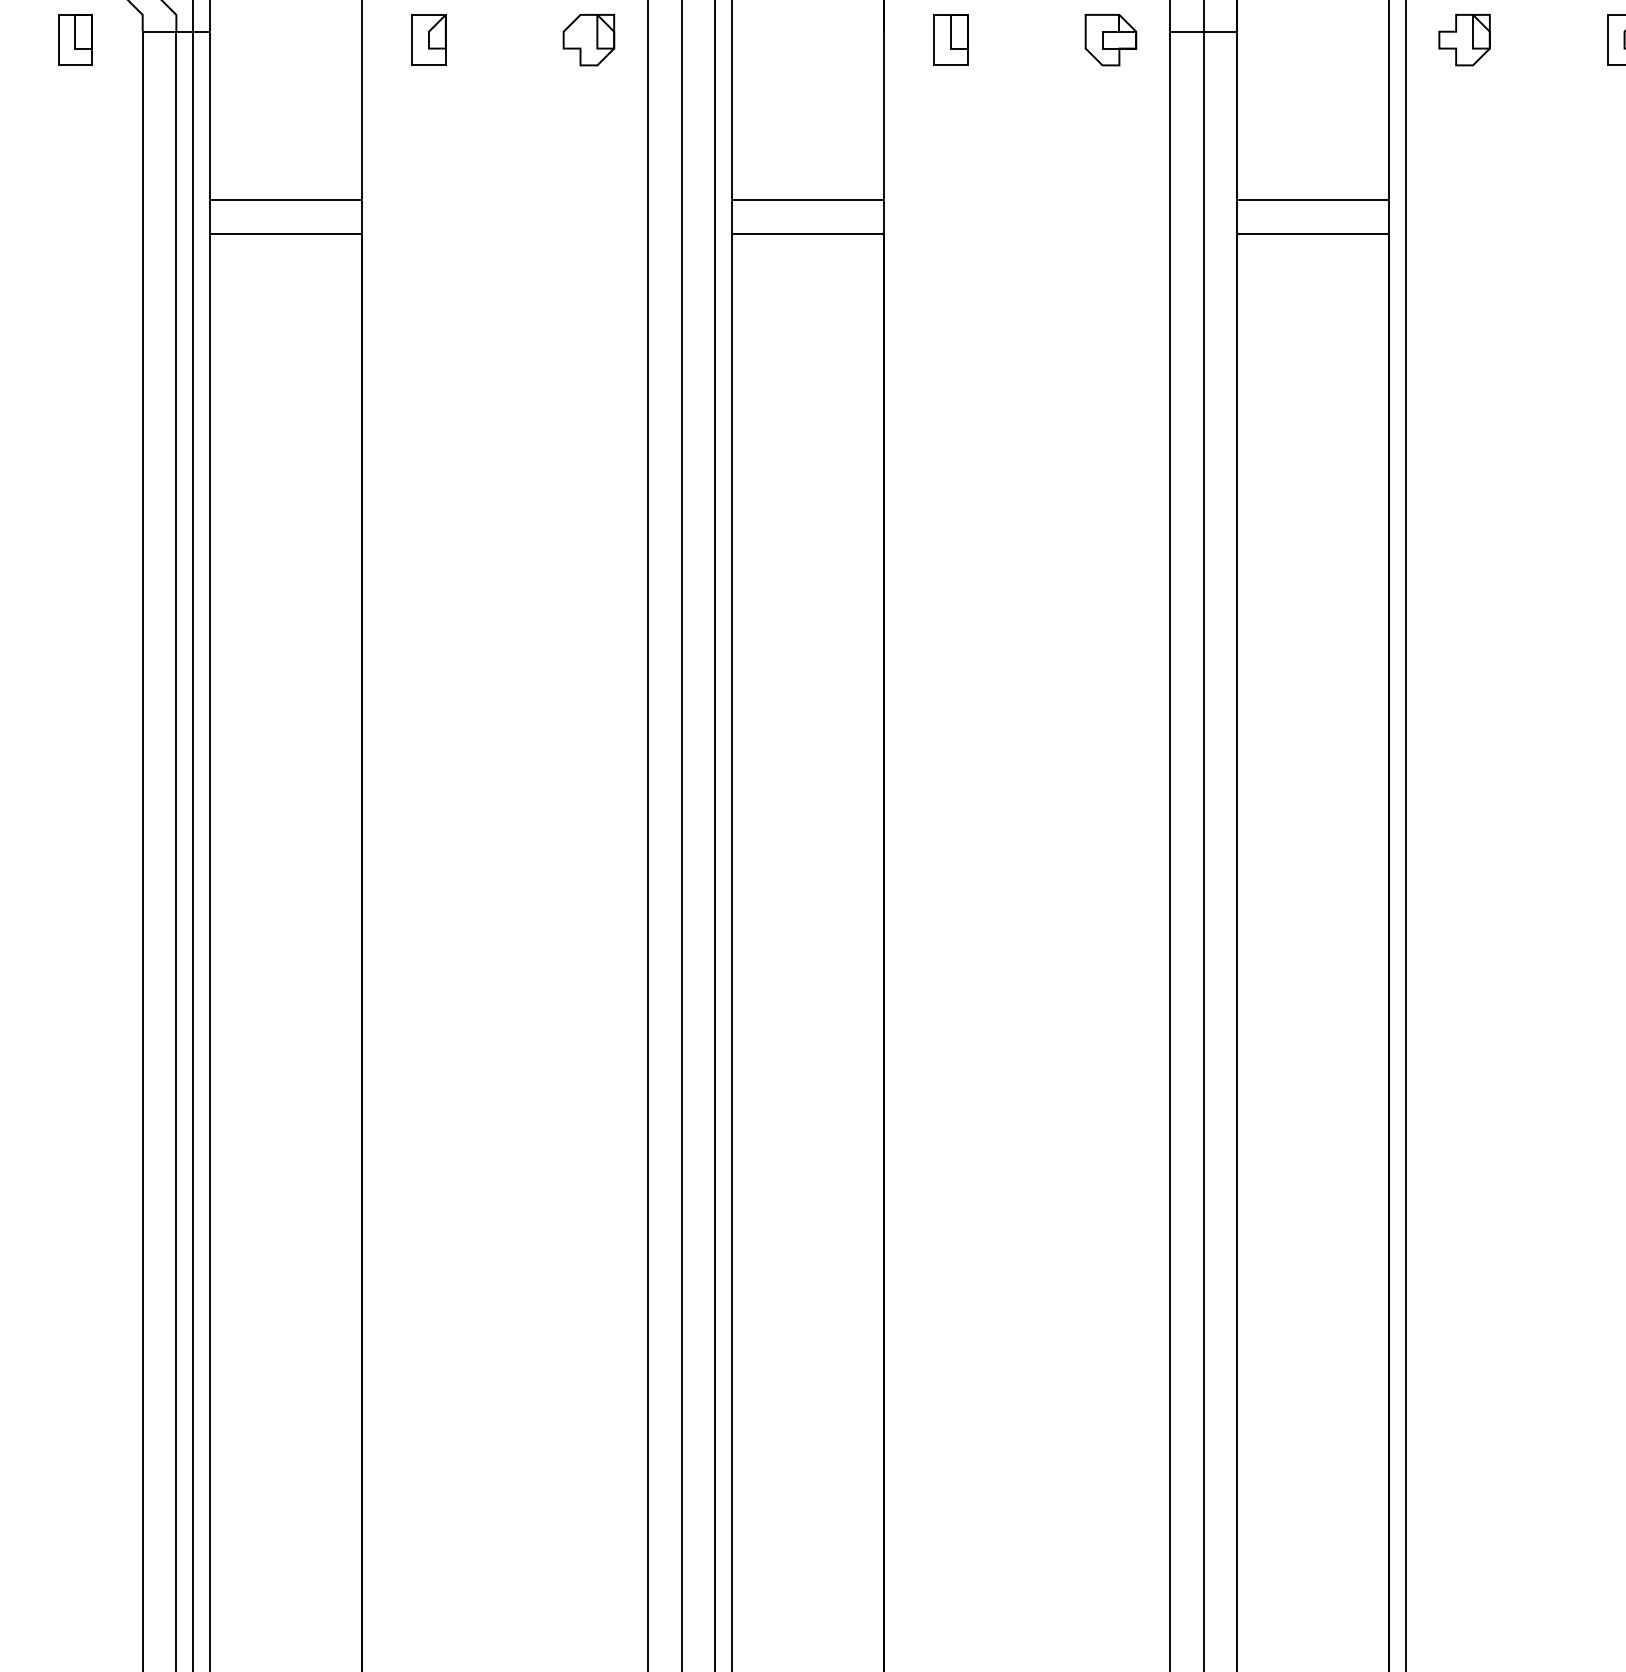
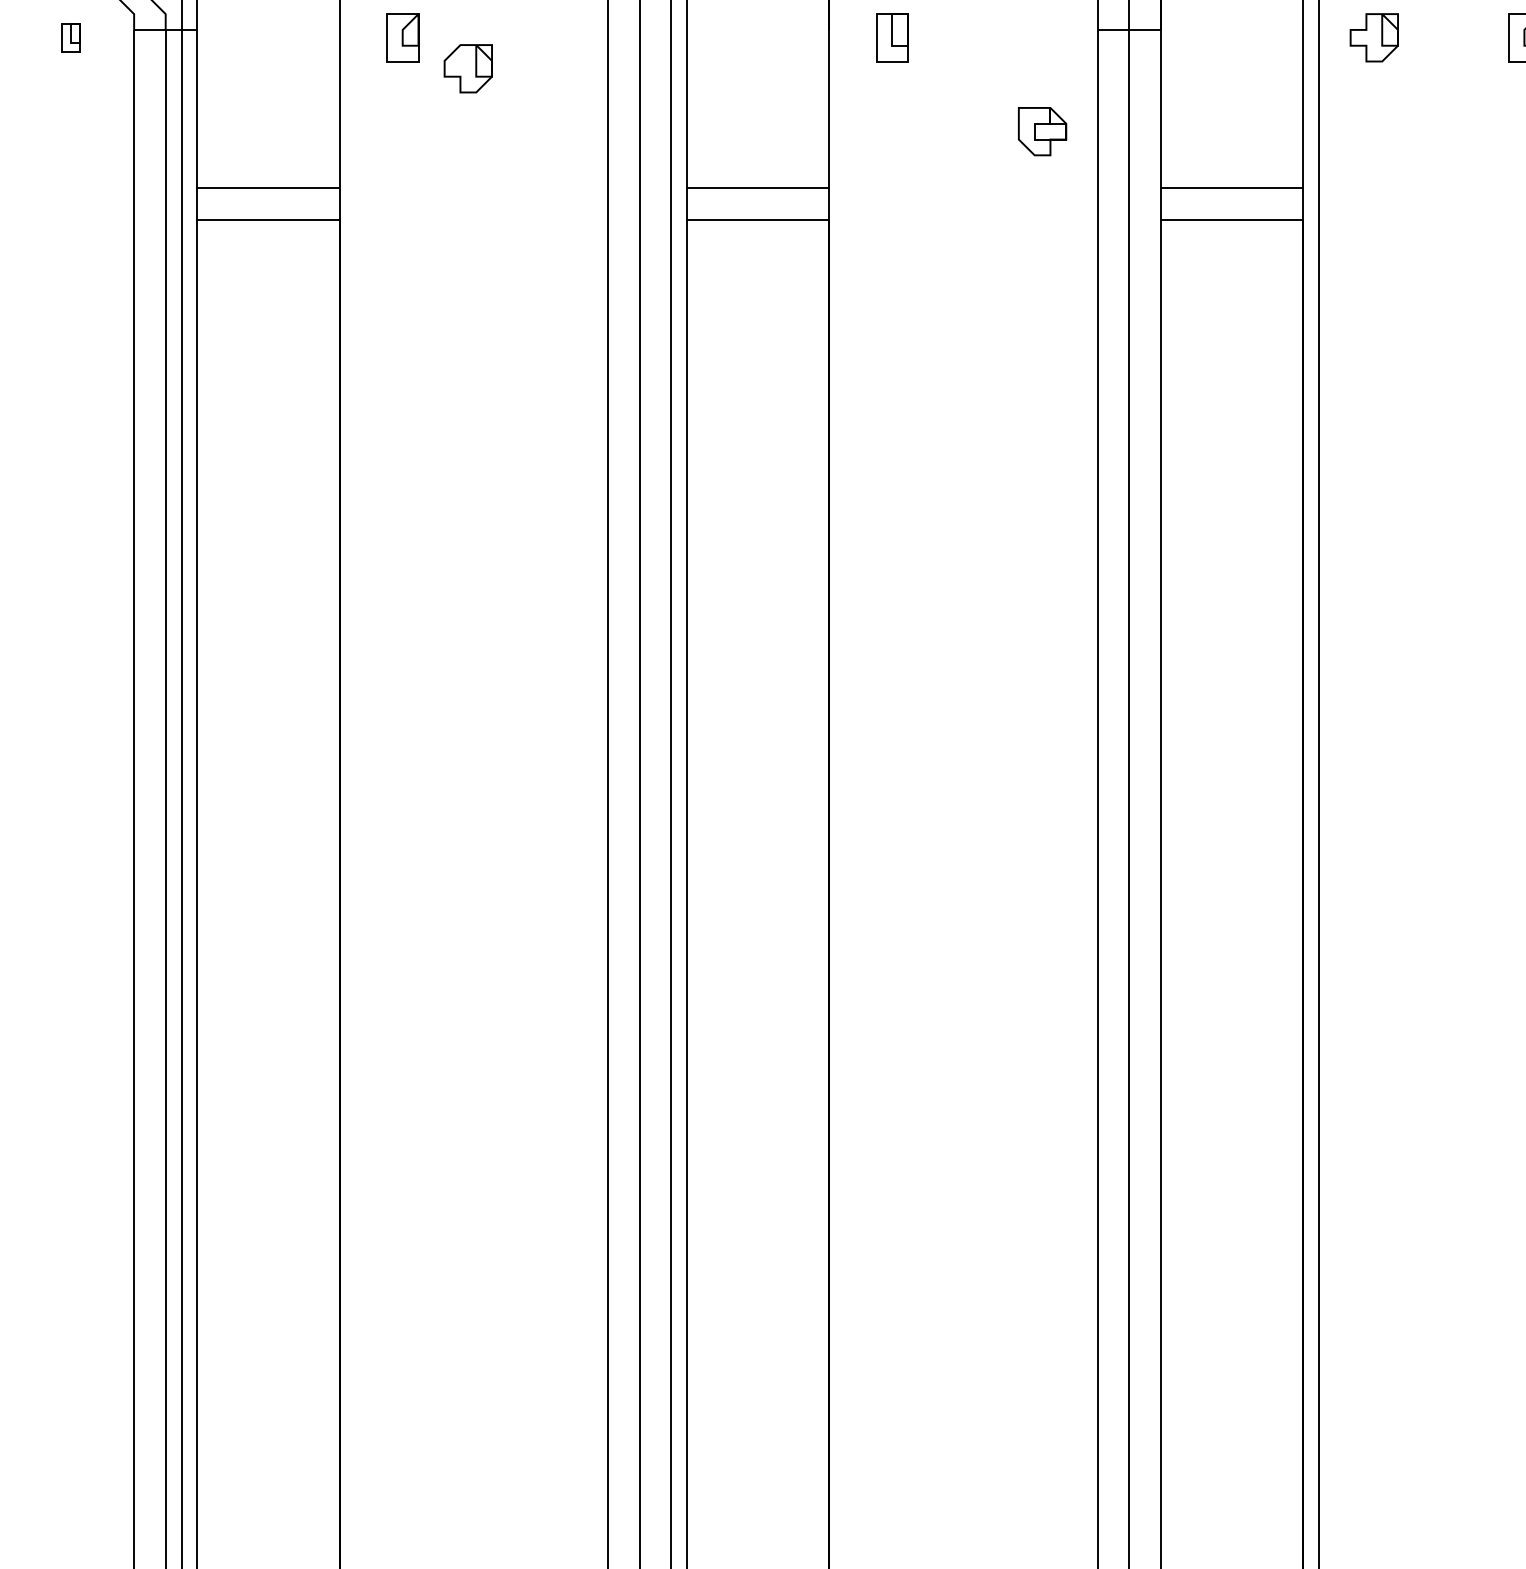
part: (75, 39) -> (71, 37), size x0.6
part: (588, 40) -> (467, 69), moved
part: (1110, 40) -> (1042, 131), moved

